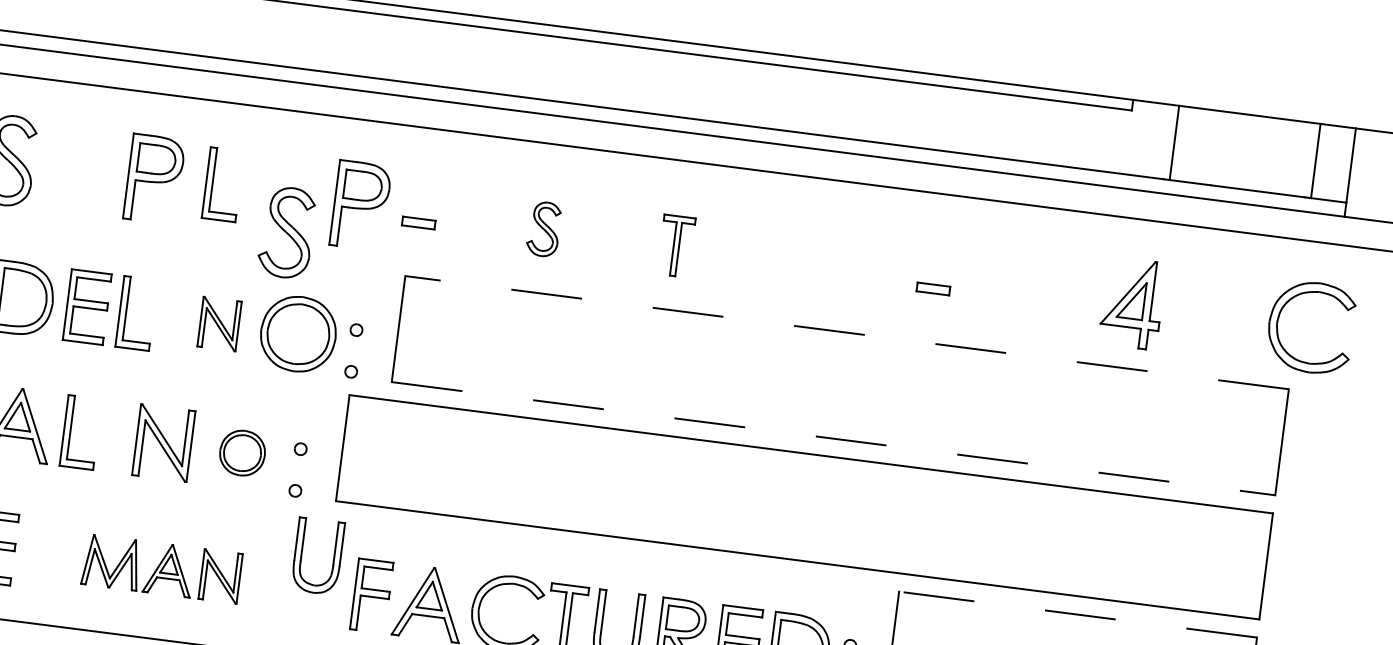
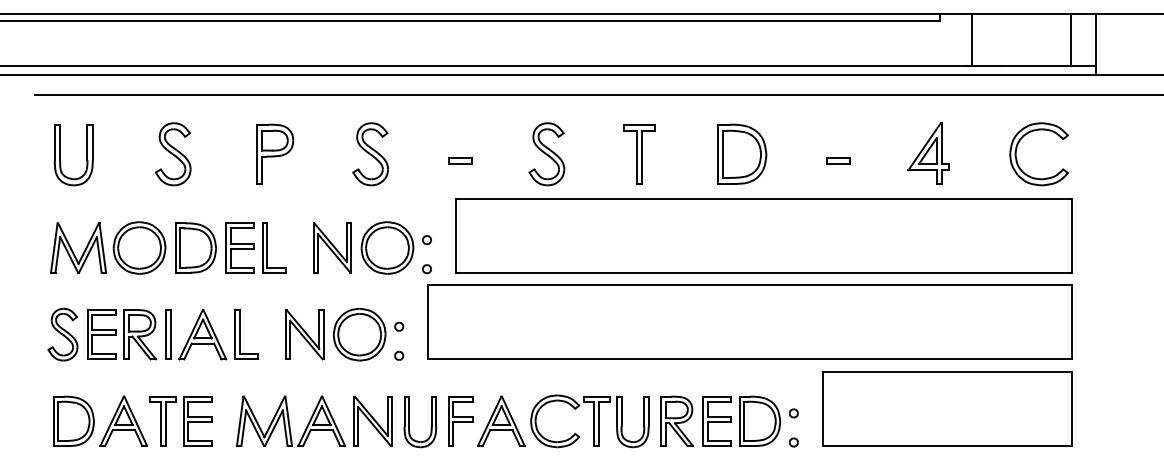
part: (212, 182) -> (315, 151), removed
part: (361, 204) -> (419, 153), removed
part: (543, 229) -> (546, 154), size x1.67
part: (286, 232) -> (370, 154), moved
part: (676, 246) -> (639, 154), size x1.43
part: (824, 263) -> (742, 153), added
part: (933, 288) -> (838, 160), moved
part: (1132, 303) -> (928, 153), moved
part: (219, 323) -> (332, 247), size x1.43
part: (1278, 330) -> (1017, 159), moved
line: (846, 332) -> (763, 198), dashed -> solid
line: (834, 438) -> (764, 272), dashed -> solid
part: (242, 452) -> (359, 334), size x1.67
part: (331, 564) -> (430, 426), moved
part: (162, 567) -> (314, 420), size x1.43
line: (1077, 615) -> (947, 372), dashed -> solid

